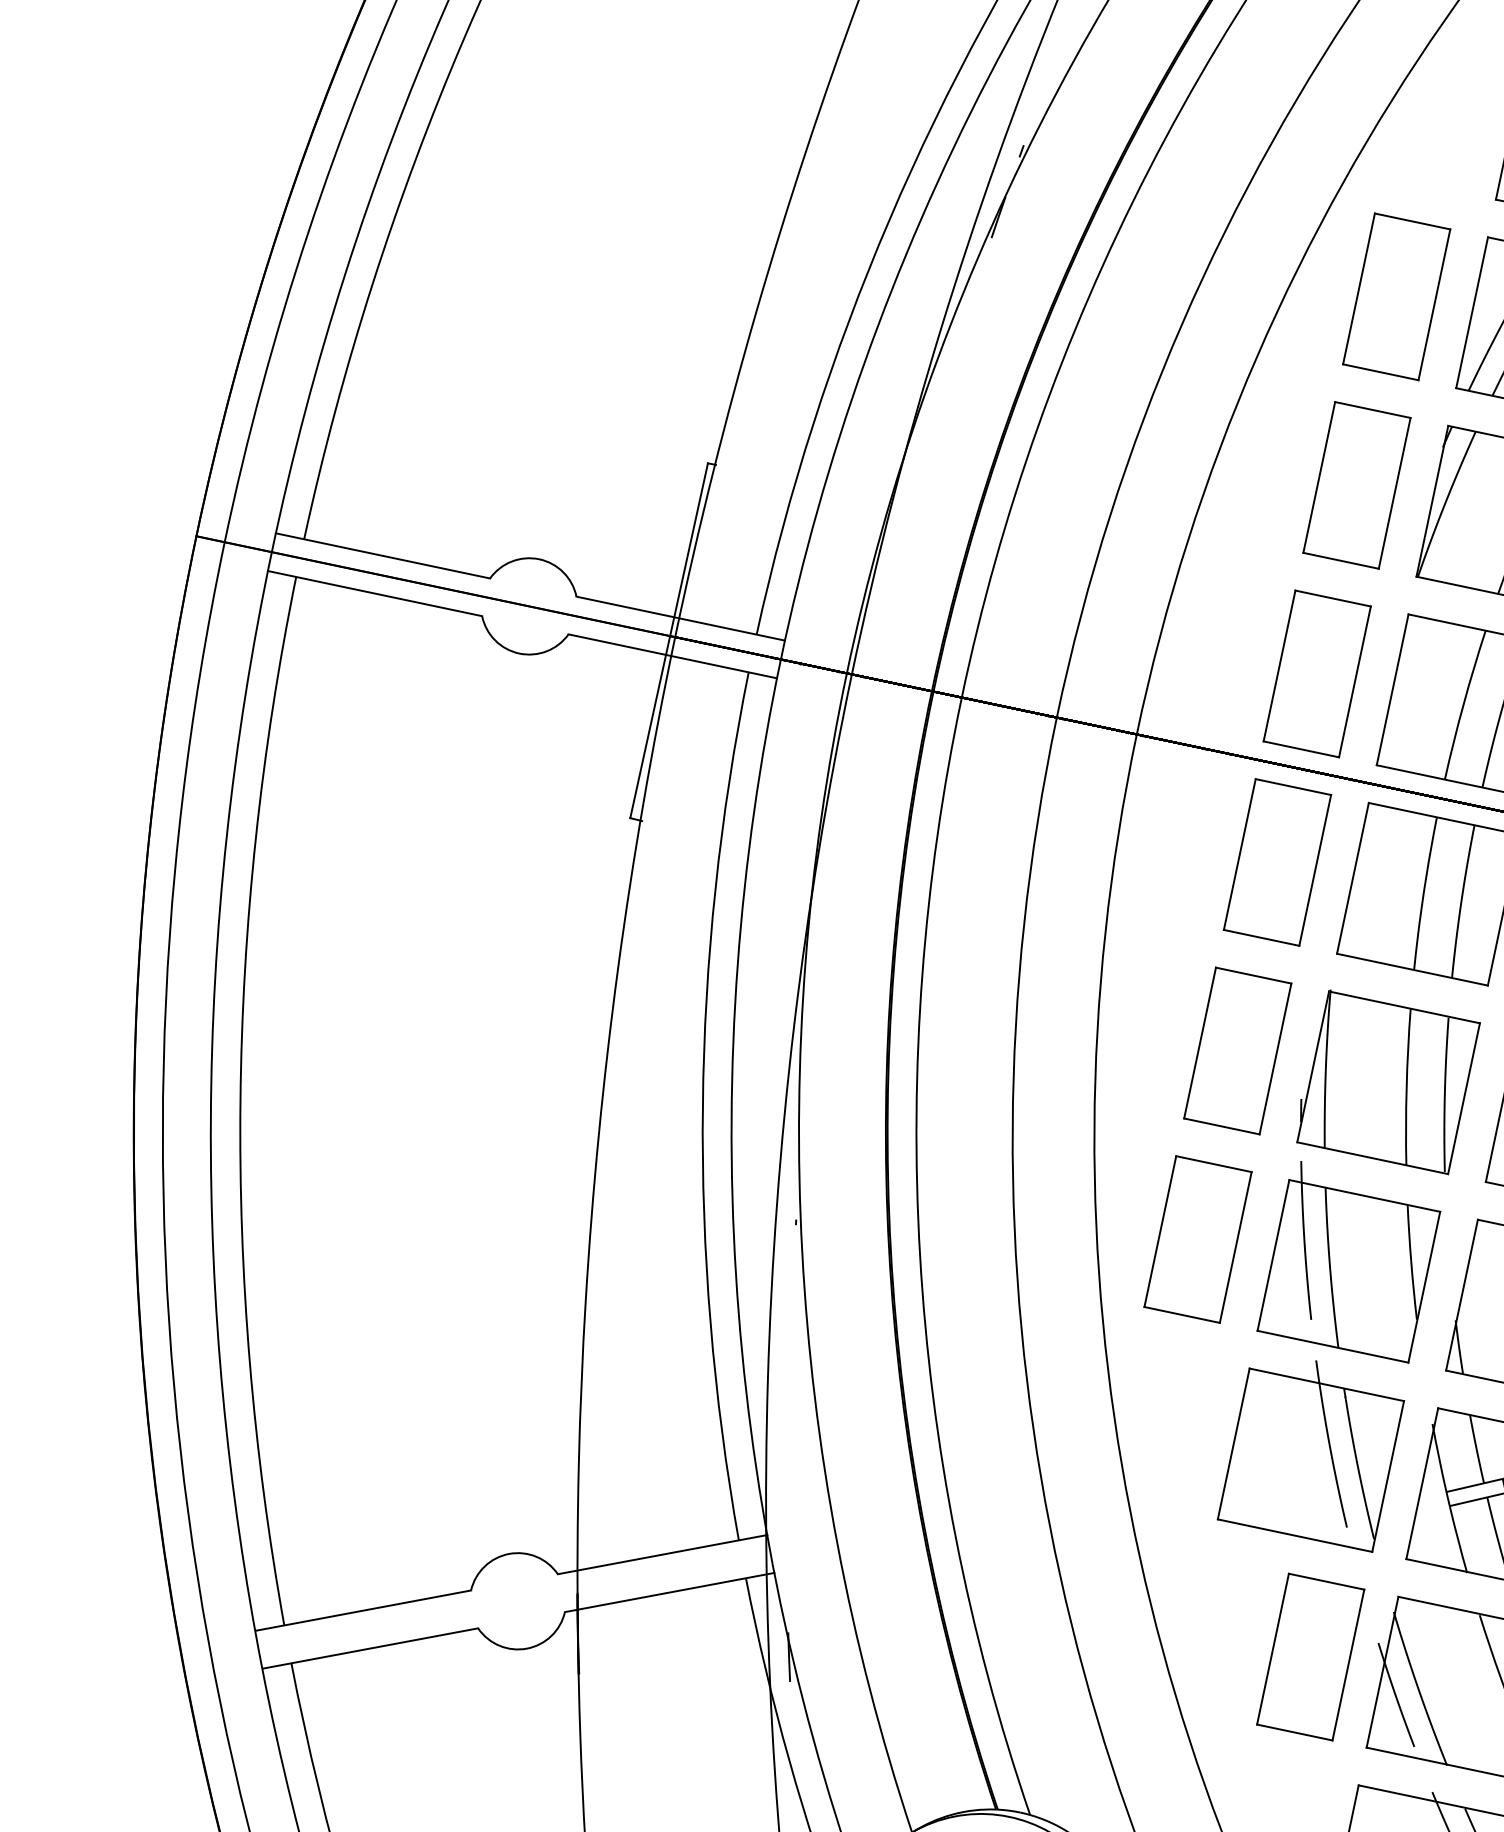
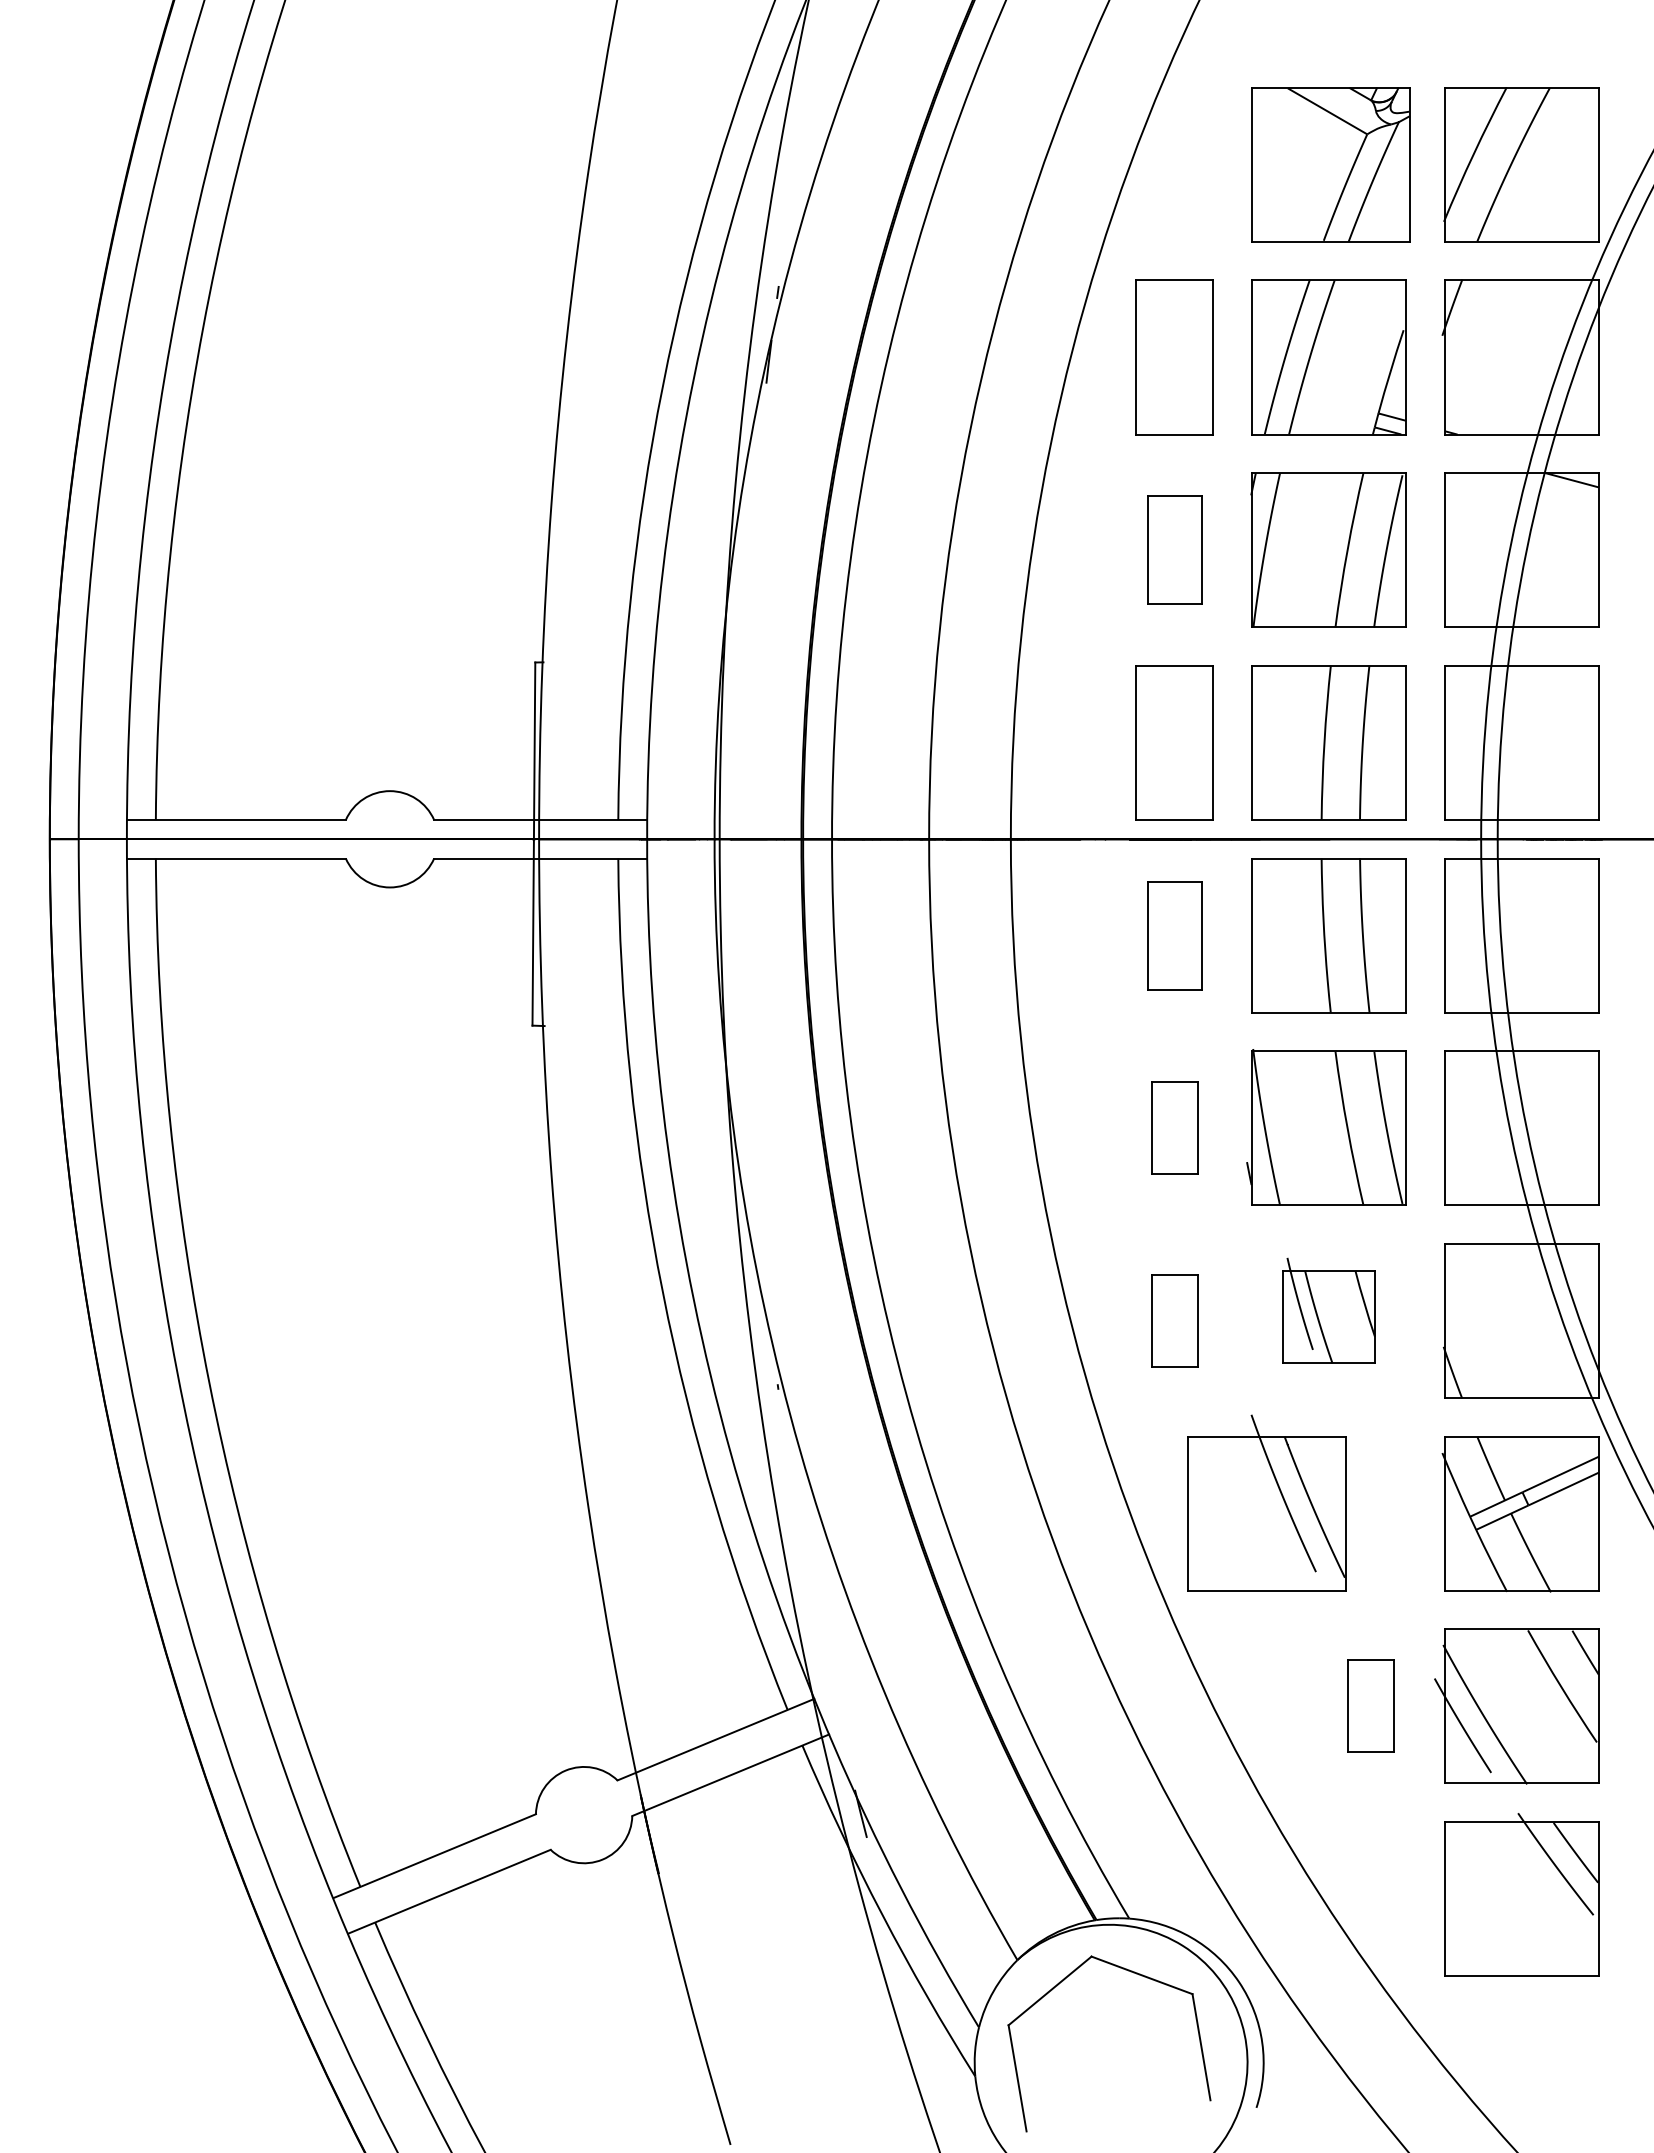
part: (1356, 484) -> (1174, 549), size x0.7
part: (1277, 862) -> (1174, 935), size x0.7
part: (1237, 1050) -> (1174, 1127), size x0.6
part: (1197, 1239) -> (1174, 1320), size x0.6
part: (1350, 1261) -> (1328, 1310), size x0.6
part: (1312, 1449) -> (1266, 1502), moved
part: (1311, 1656) -> (1371, 1705), size x0.6

